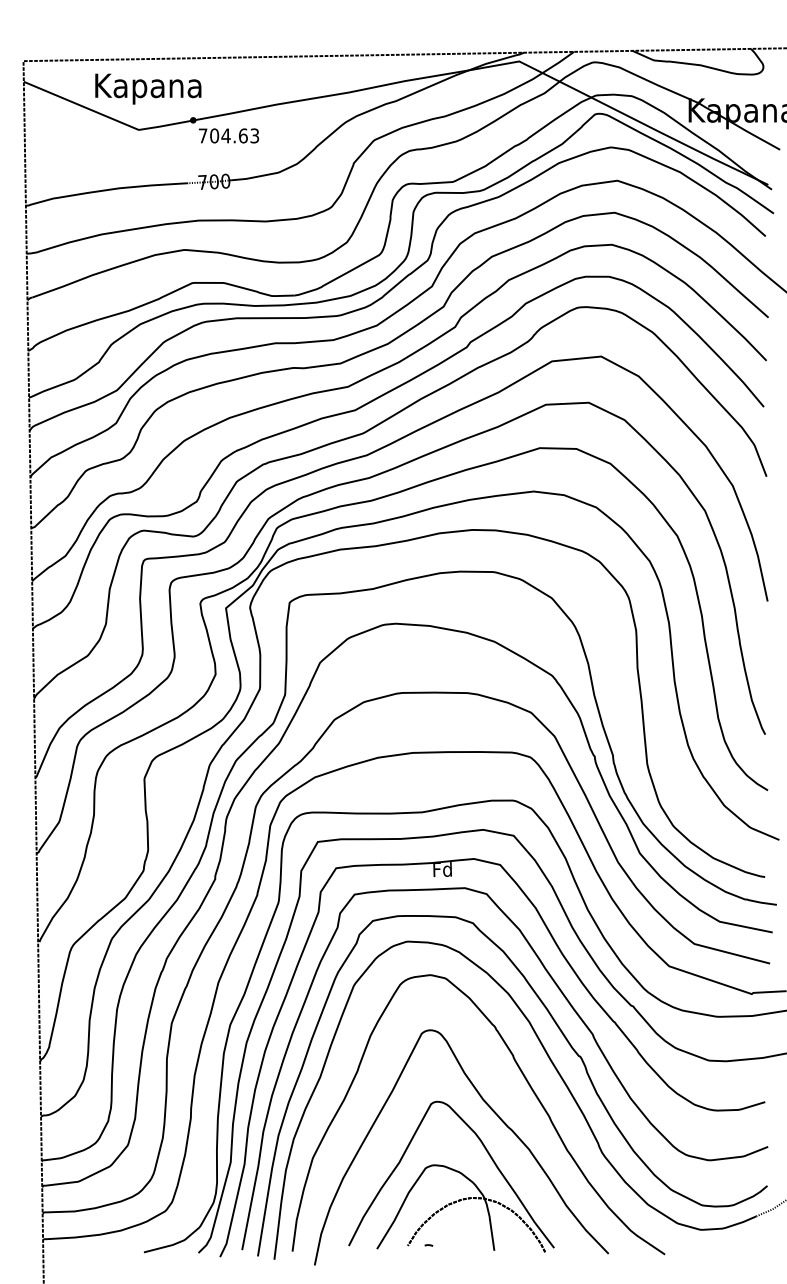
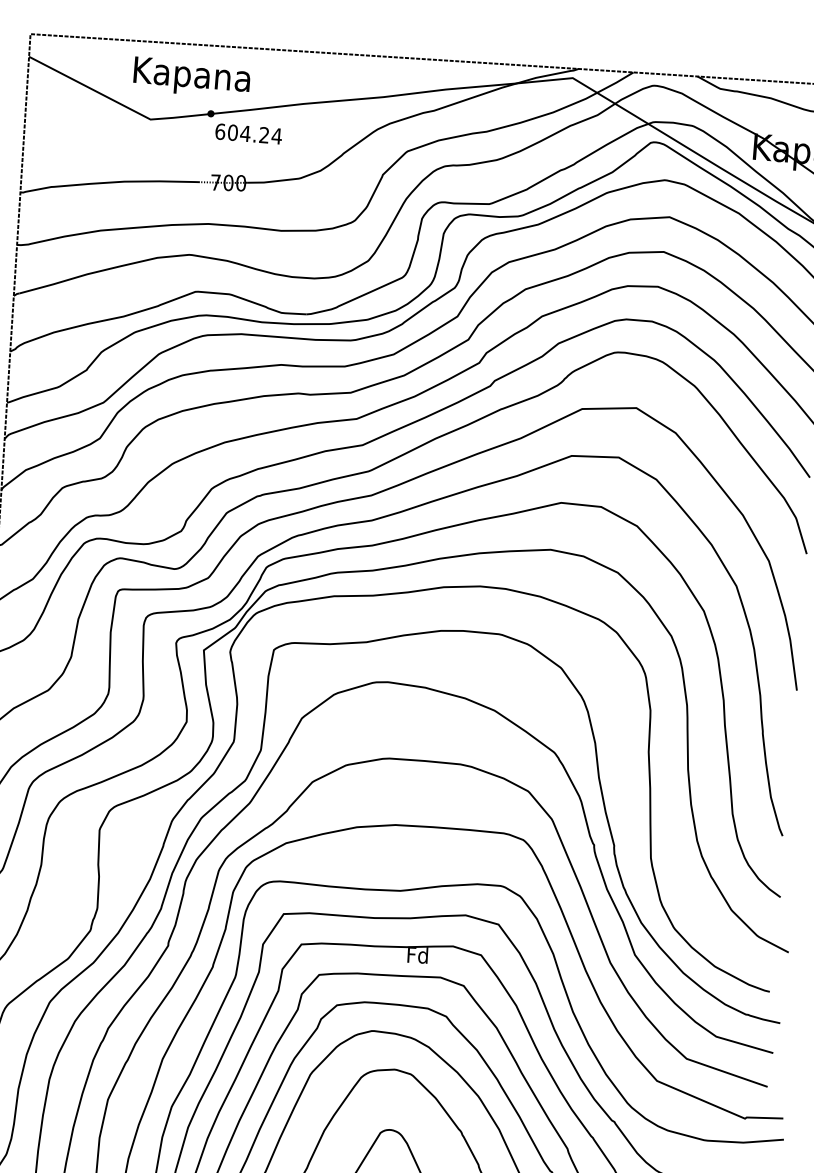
text: (148, 88) -> (192, 77), moved
text: (228, 135) -> (248, 133), 704.63 -> 604.24

